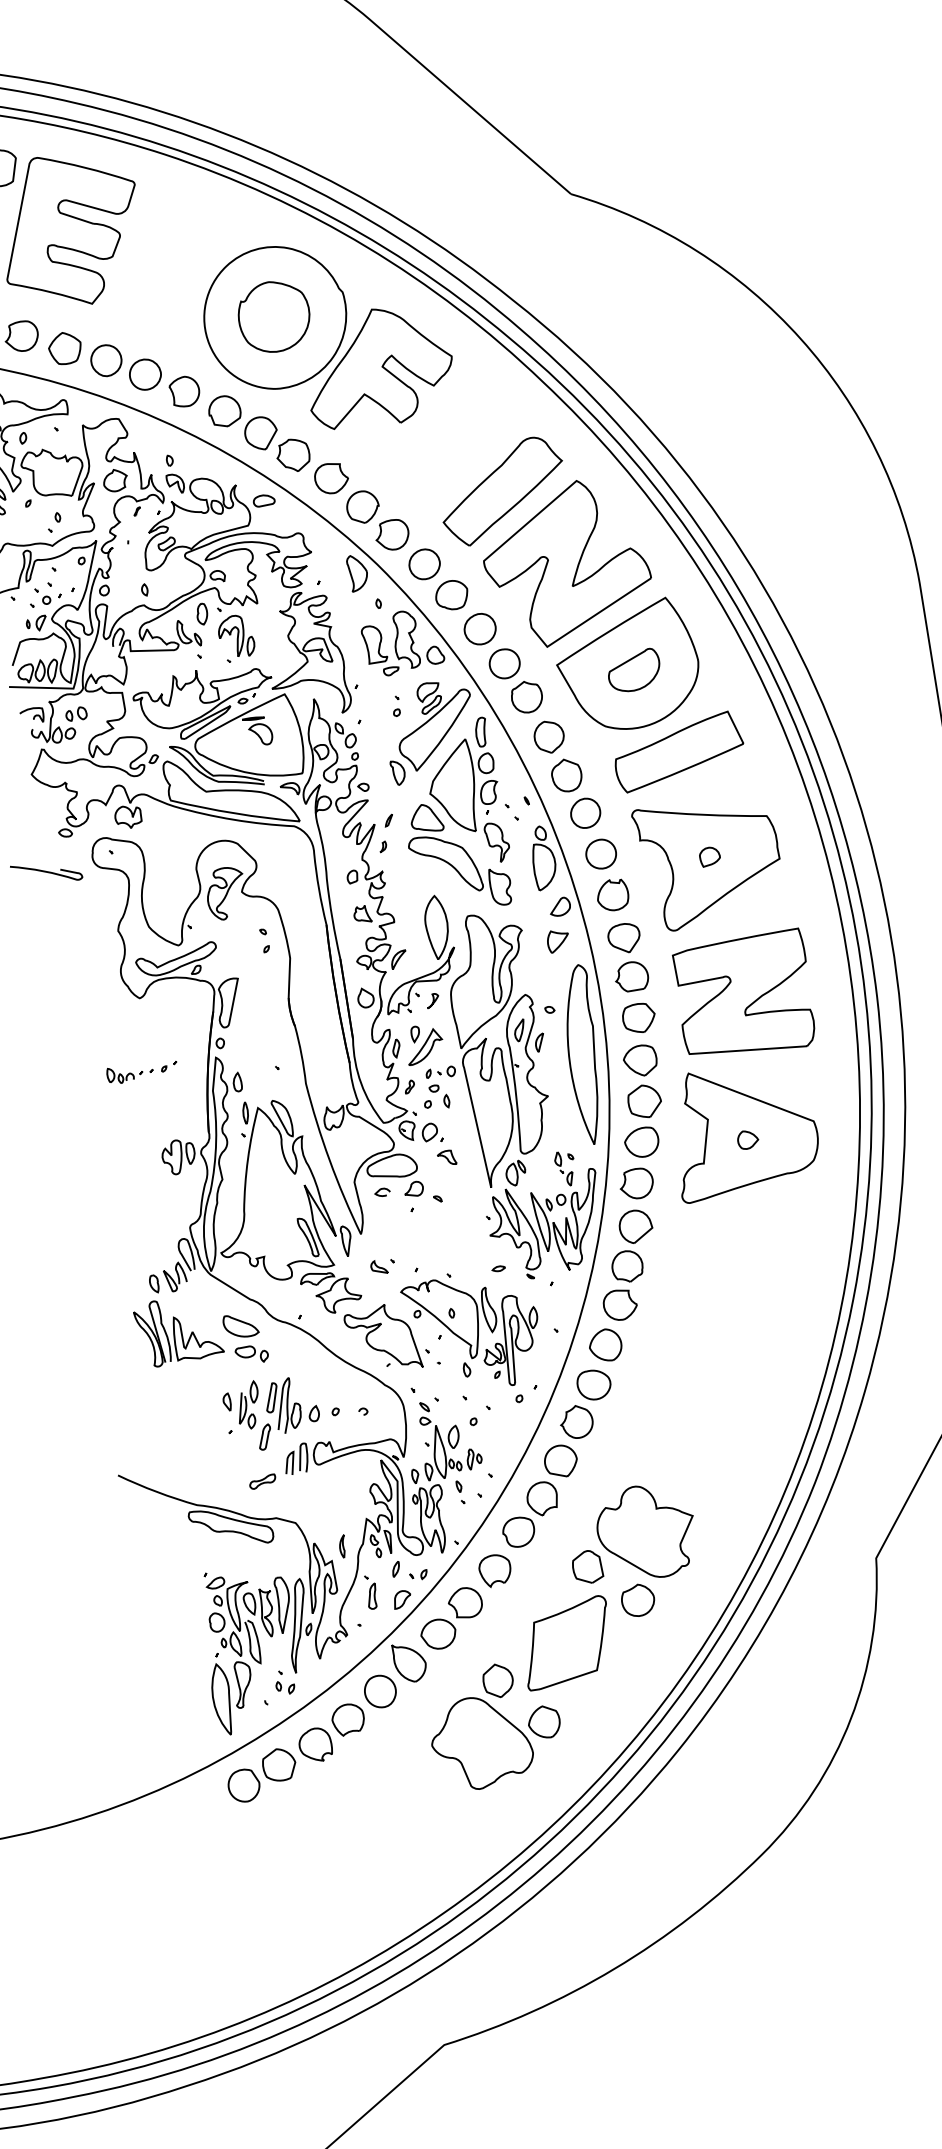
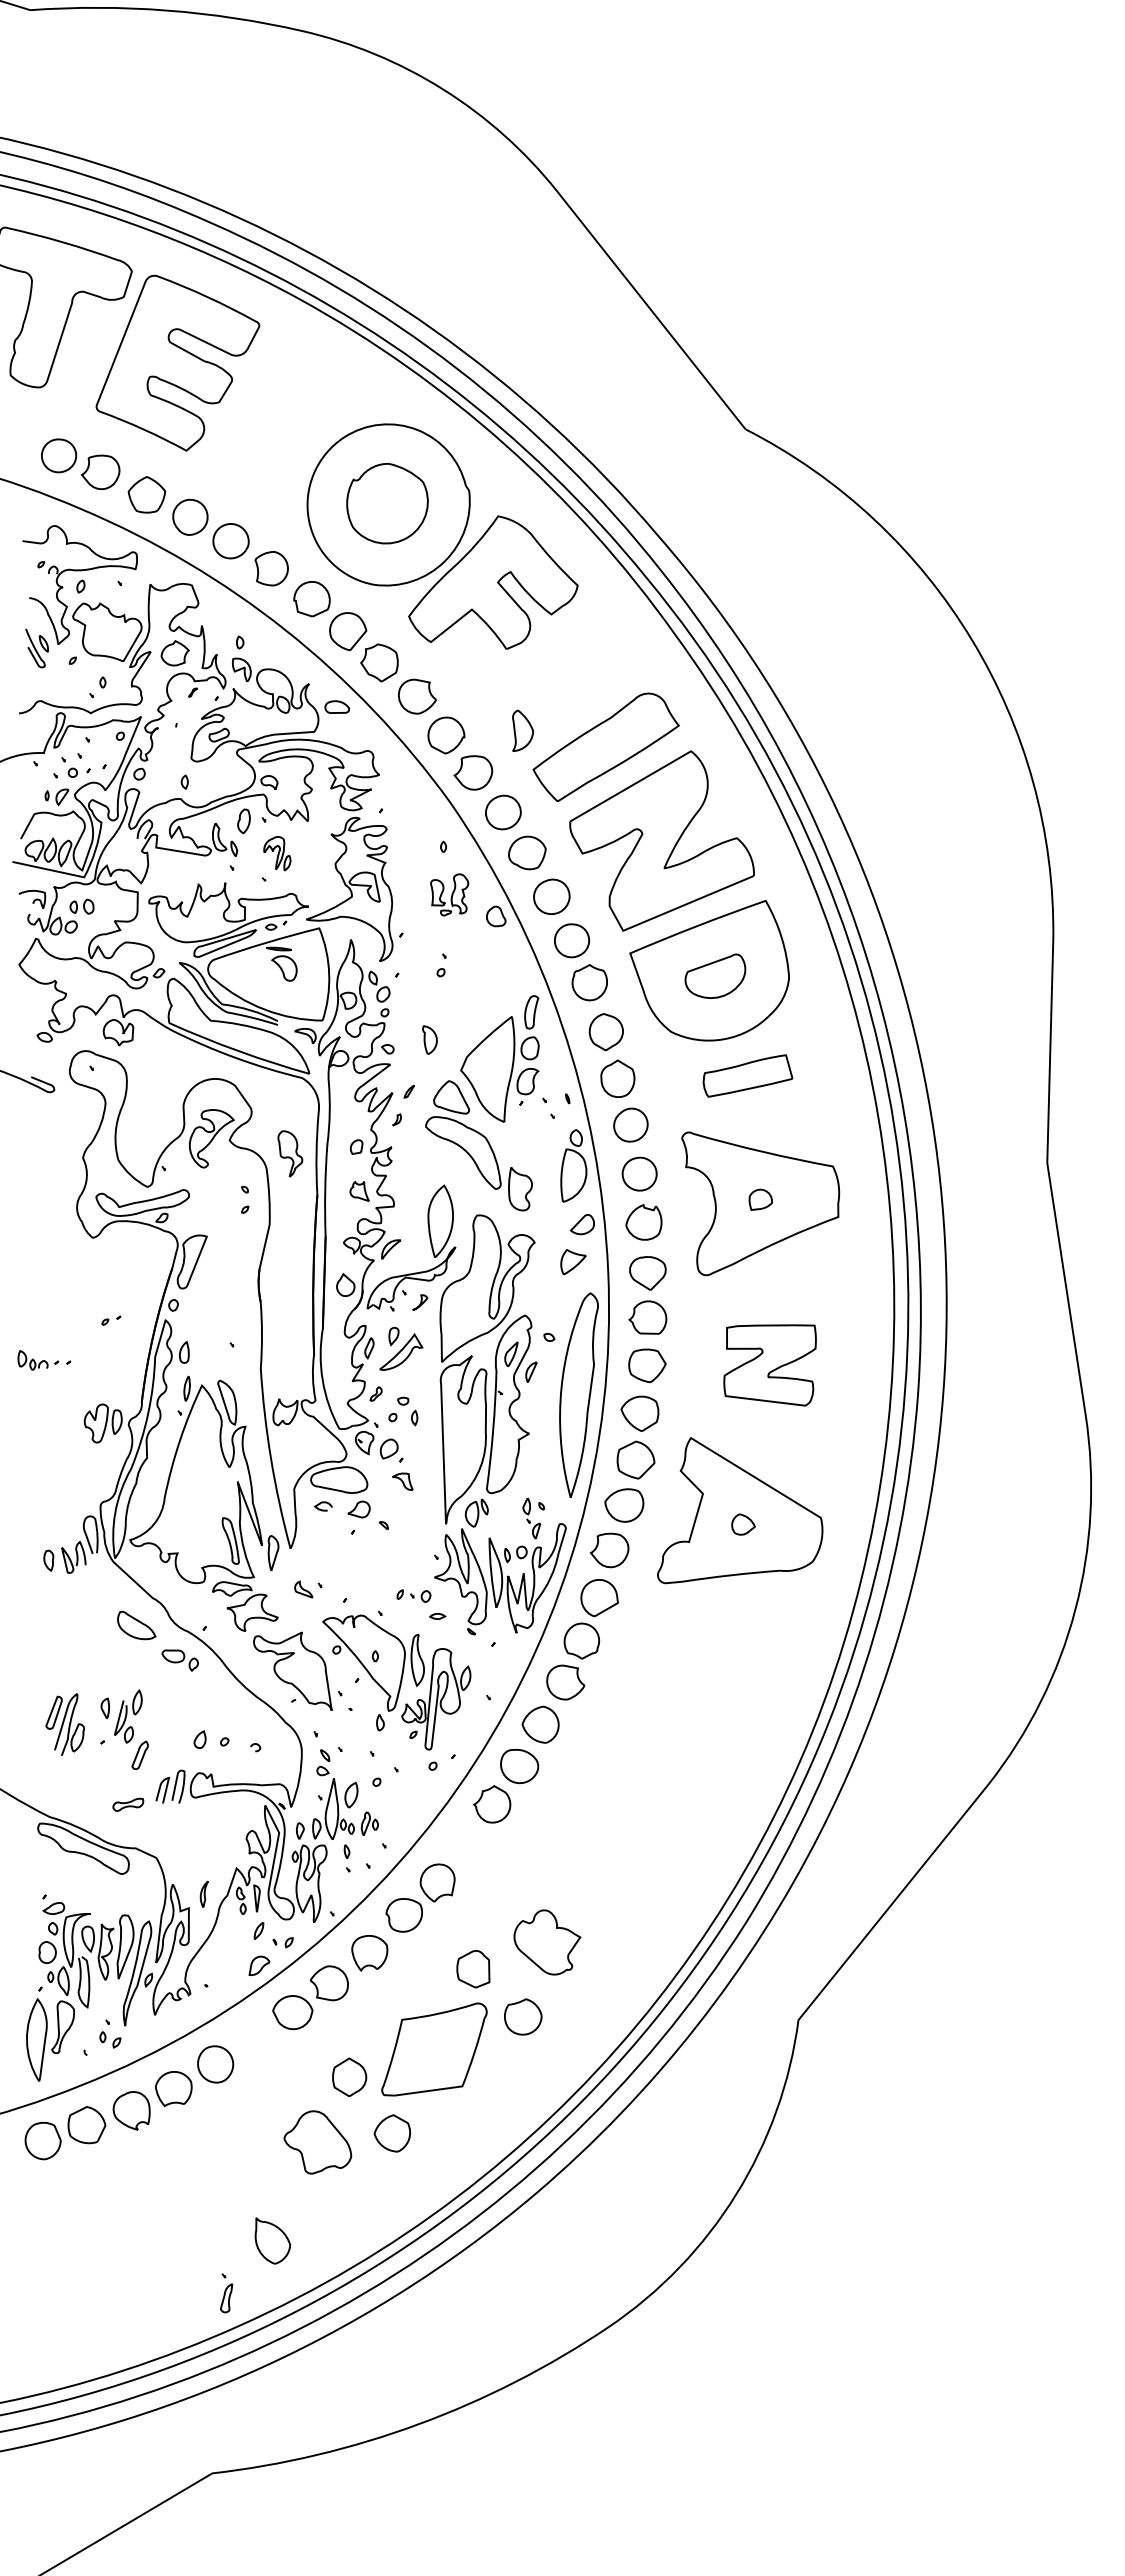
part: (358, 572) -> (523, 730), moved
part: (236, 636) -> (277, 853), size x0.7
part: (391, 643) -> (449, 894), size x0.6
part: (435, 724) -> (481, 993), removed
part: (678, 751) -> (747, 1075), size x0.6
part: (497, 841) -> (290, 1153), moved
part: (744, 998) -> (769, 1365), size x0.6
part: (440, 1072) -> (413, 1595), moved
part: (130, 1073) -> (44, 1360), moved
part: (178, 1329) -> (66, 1616), removed
part: (251, 1354) -> (179, 1660), moved
part: (282, 1406) -> (64, 1724), moved
part: (561, 1460) -> (466, 1844), removed
part: (646, 1532) -> (547, 1942), size x0.6
part: (371, 1592) -> (226, 2293), moved
part: (409, 1661) -> (272, 2240), moved
part: (481, 1742) -> (317, 2142), size x0.6

